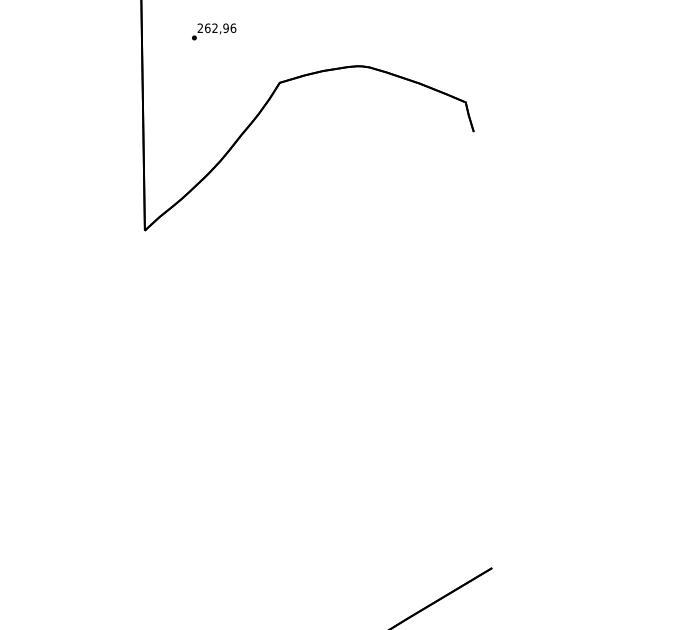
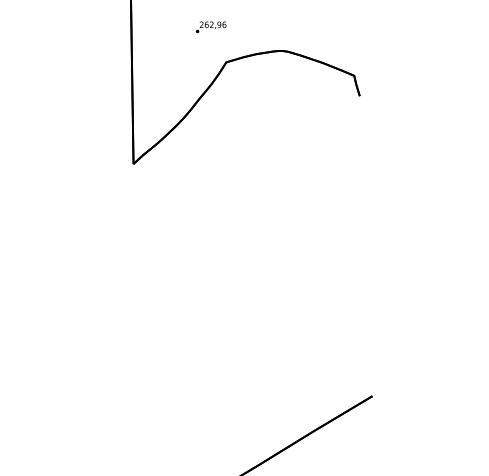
text: (214, 32) -> (211, 27), moved

